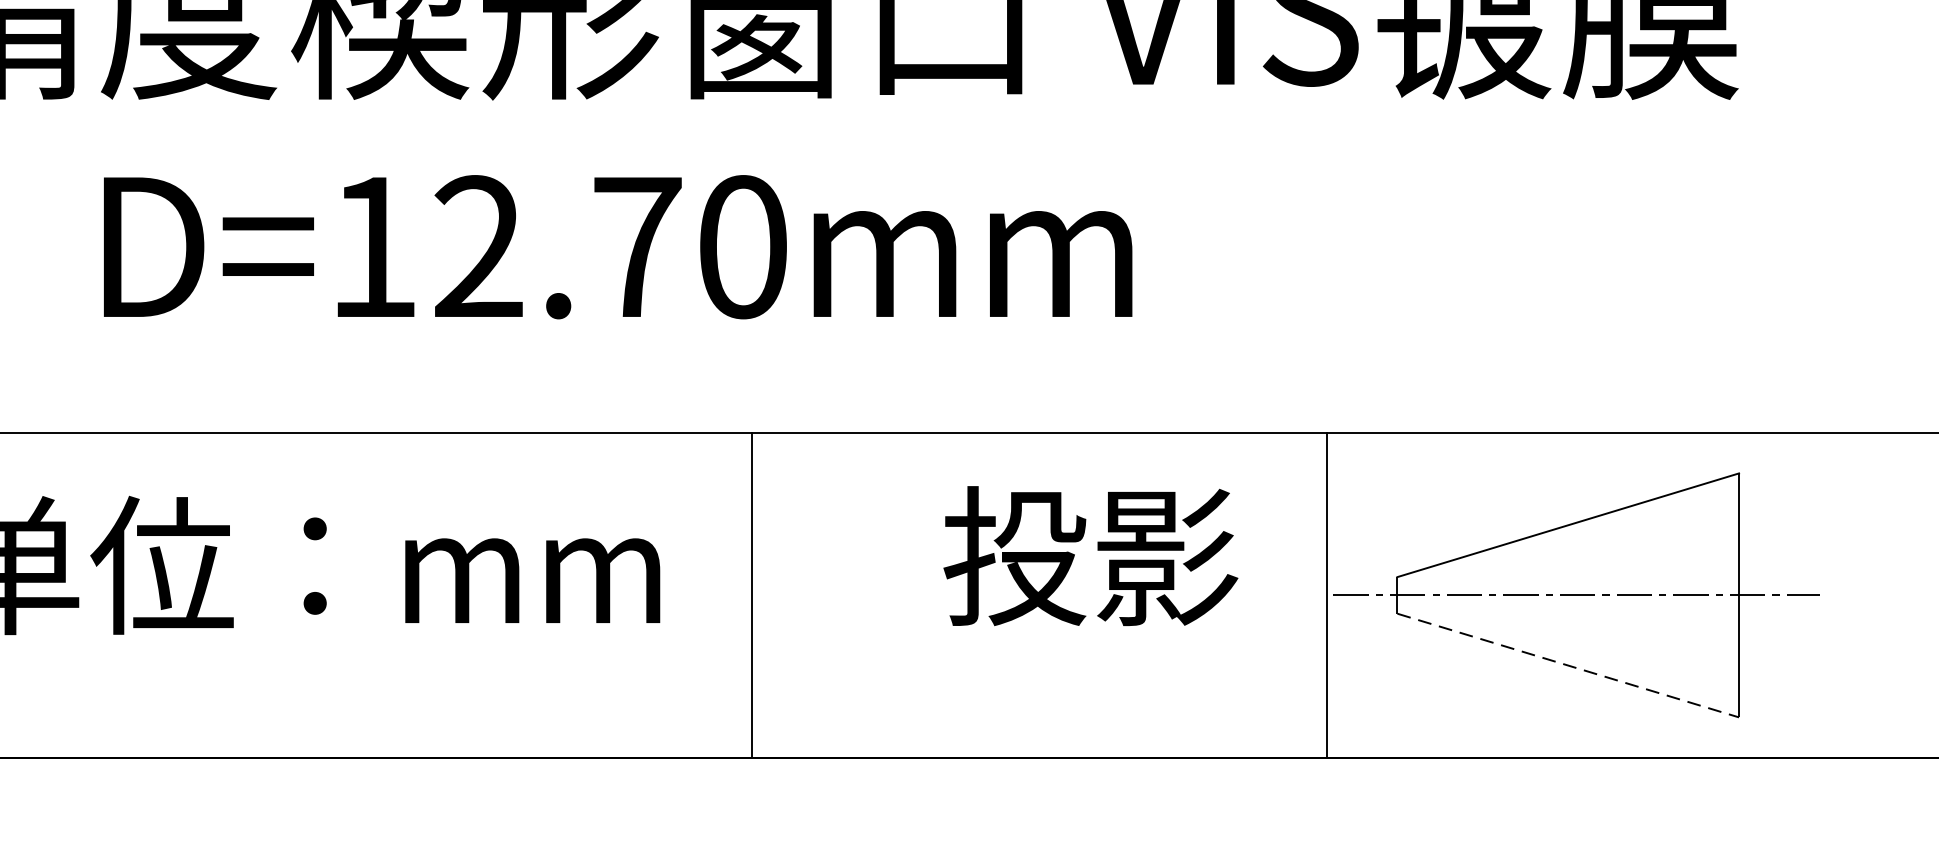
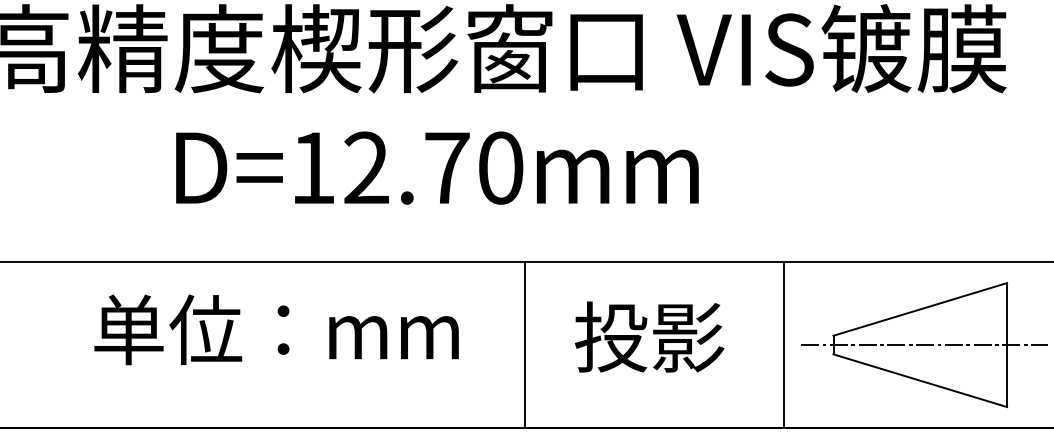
text: (1090, 554) -> (649, 336), moved
line: (751, 594) -> (524, 344), moved
line: (1326, 594) -> (783, 344), moved
line: (1568, 665) -> (920, 380), dashed -> solid

